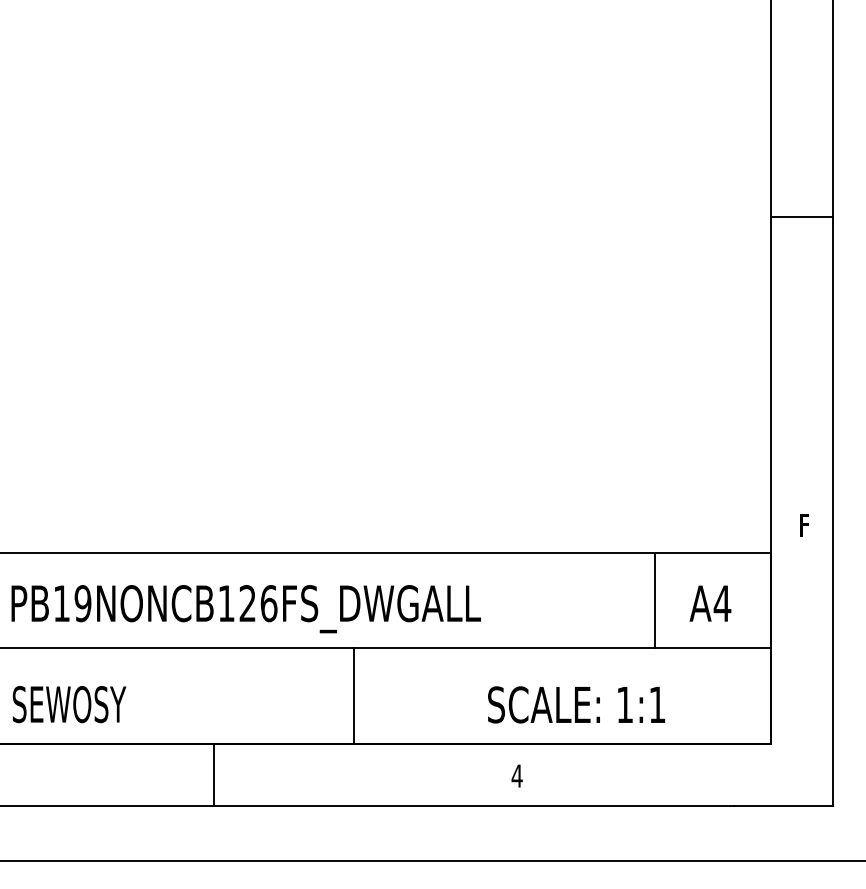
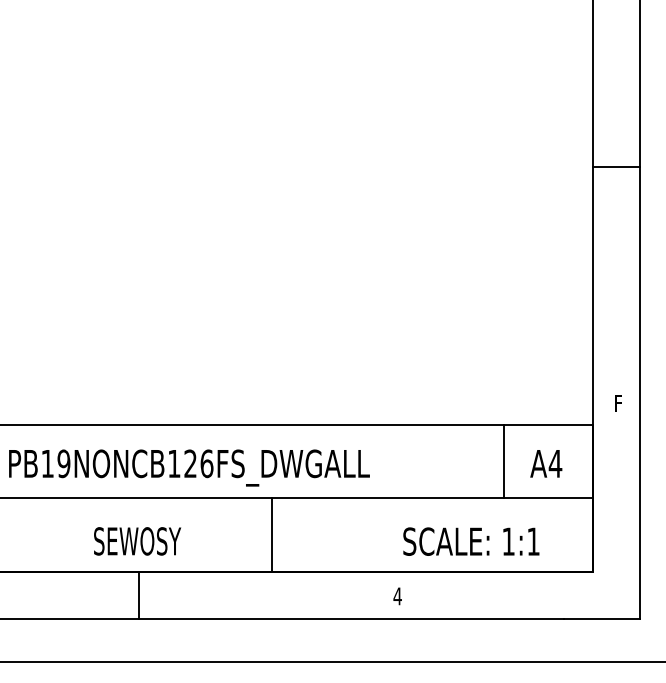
text: (69, 704) -> (137, 541), moved
text: (576, 704) -> (471, 541), moved
line: (213, 774) -> (139, 595), moved

